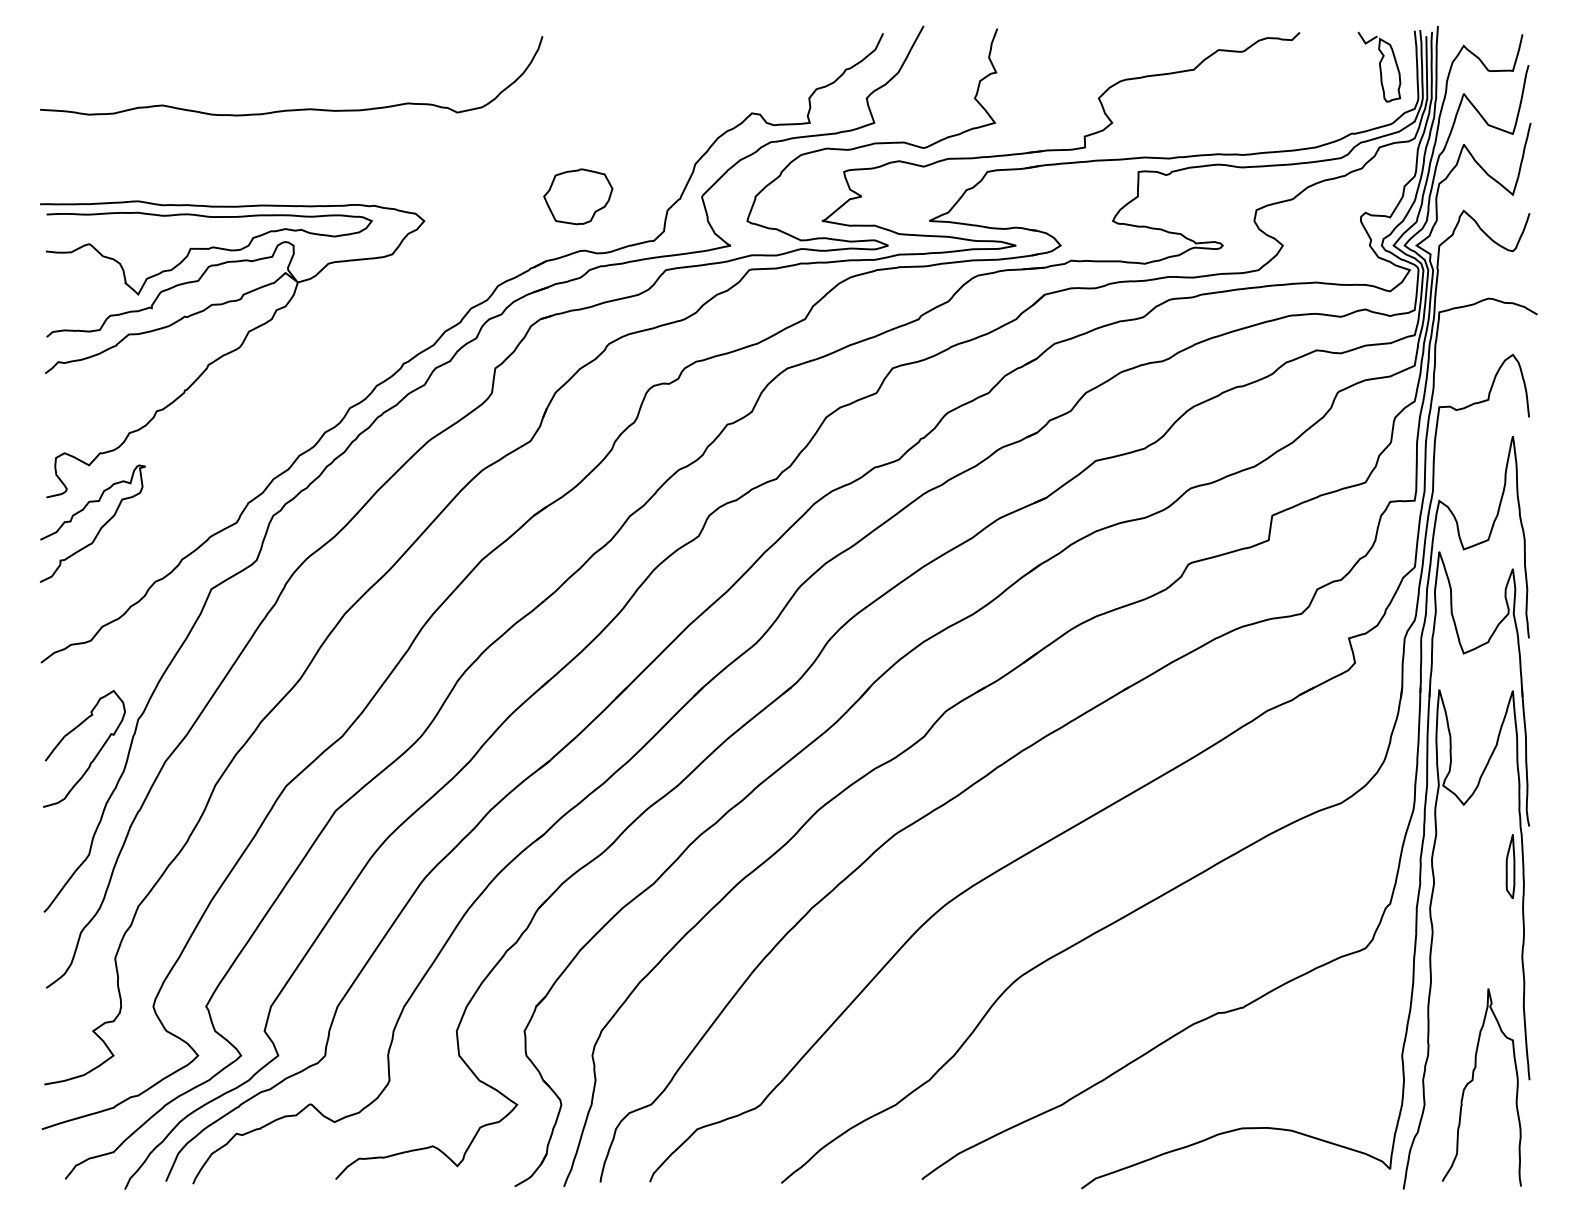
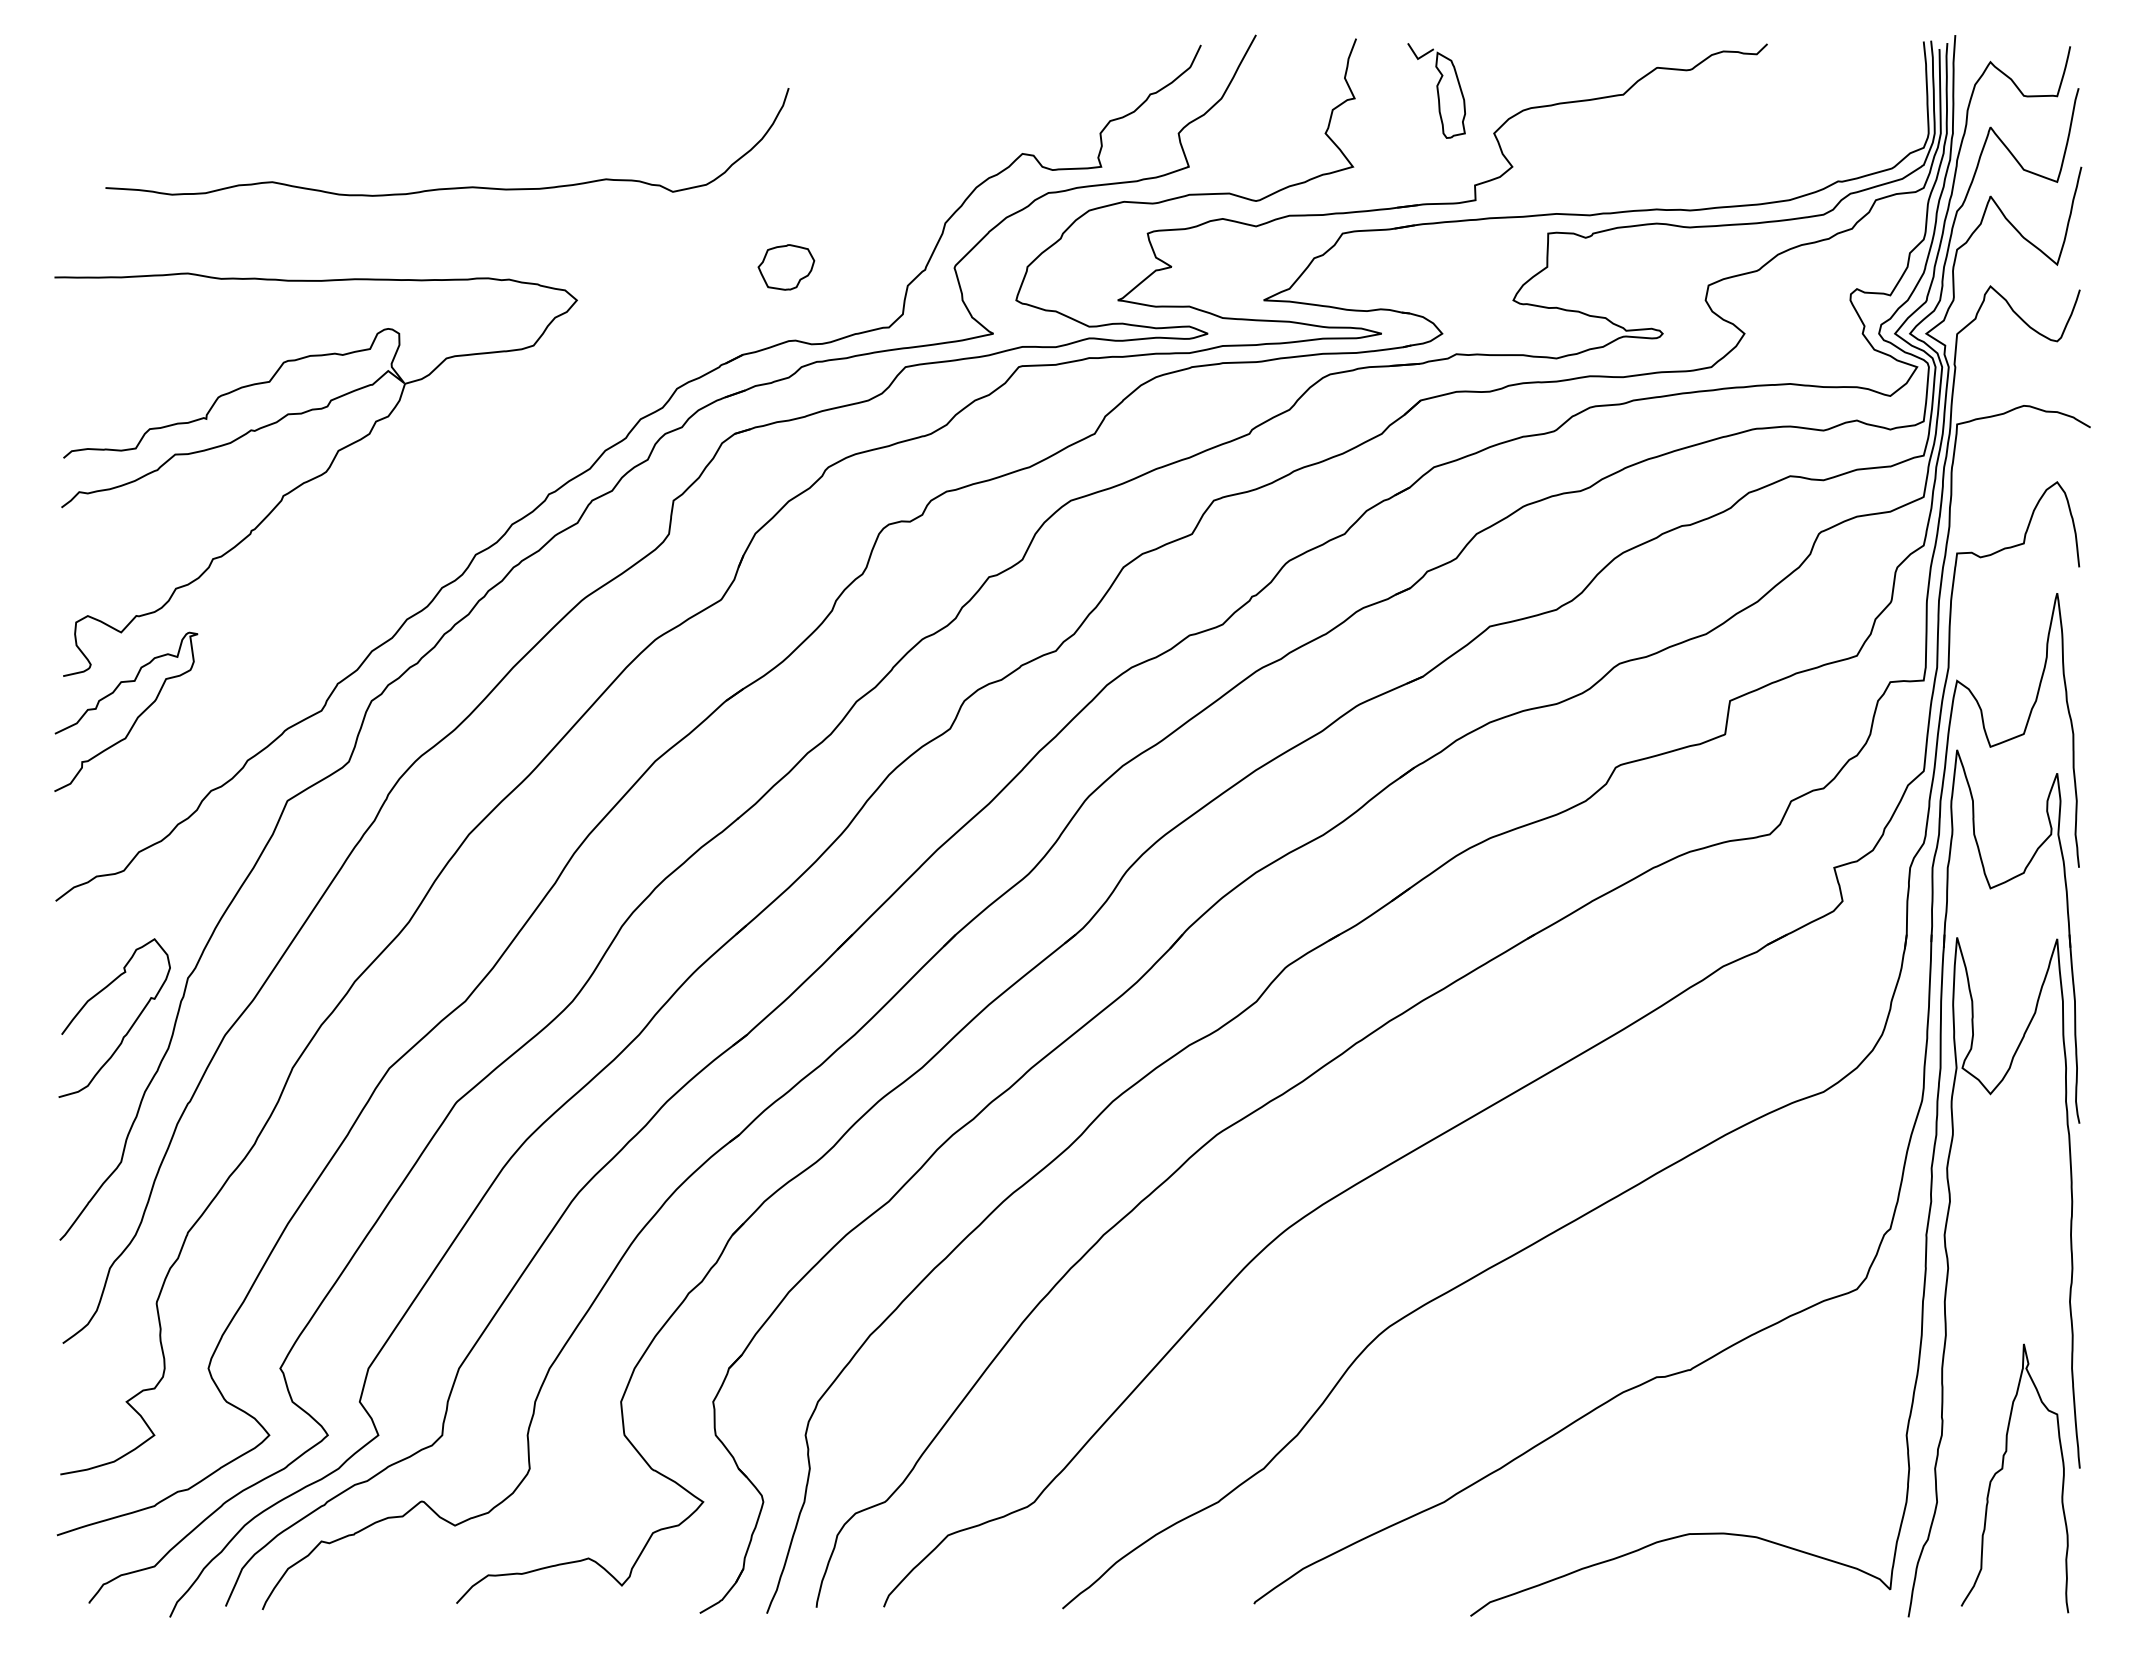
part: (1379, 66) -> (1436, 90), moved
curve: (292, 109) -> (448, 187), moved
part: (578, 196) -> (786, 267), size x0.6
curve: (208, 249) -> (283, 339), removed
part: (1510, 866) -> (2053, 1177), removed

